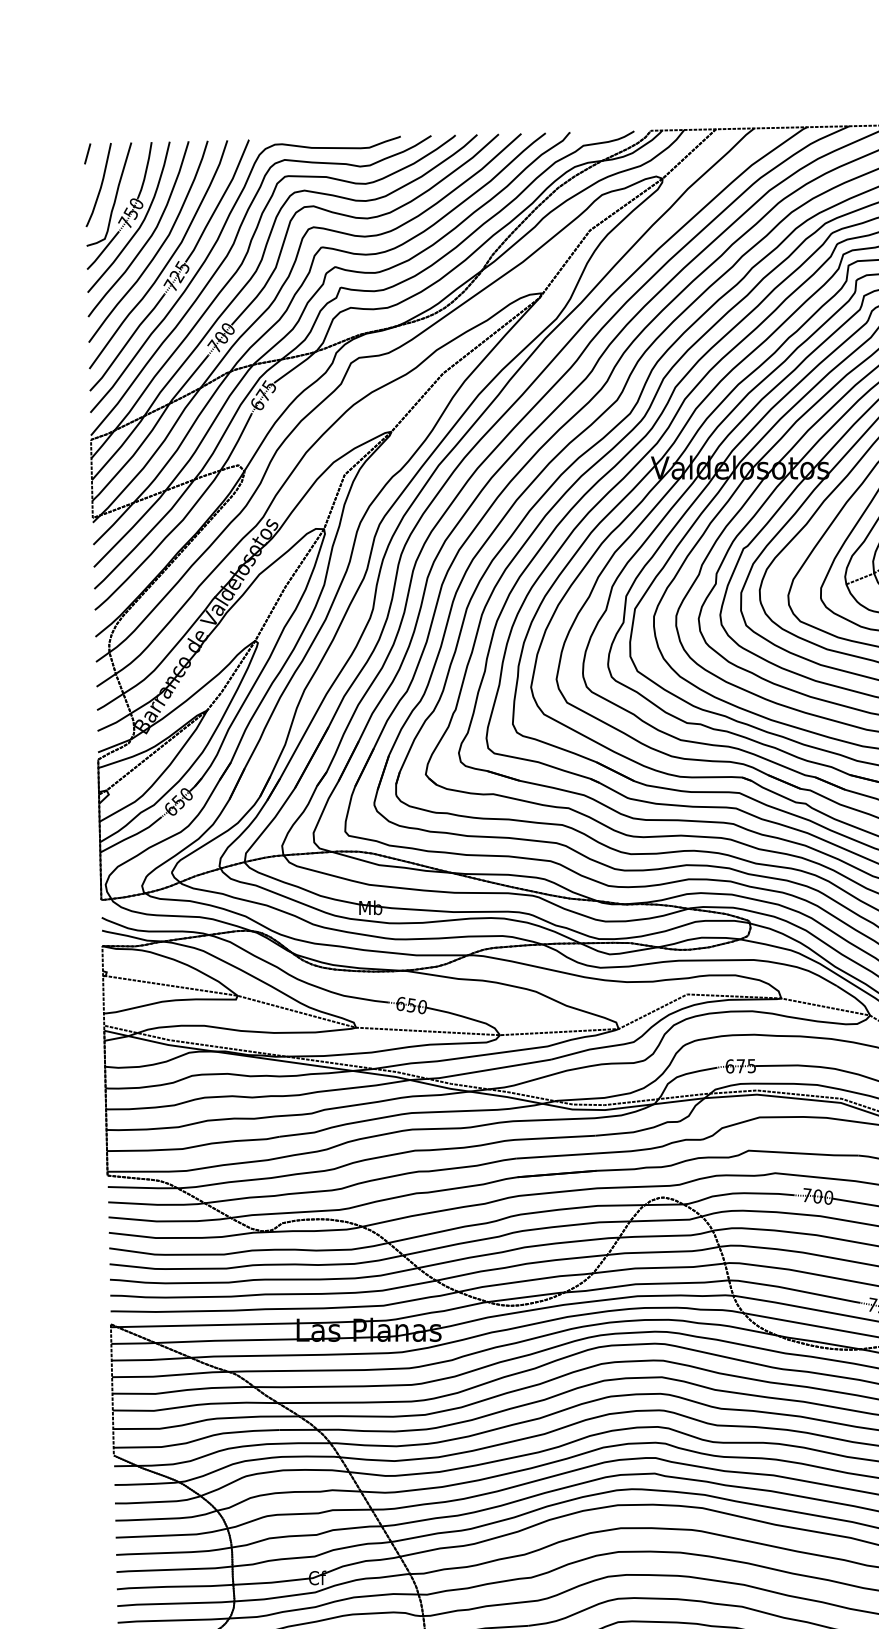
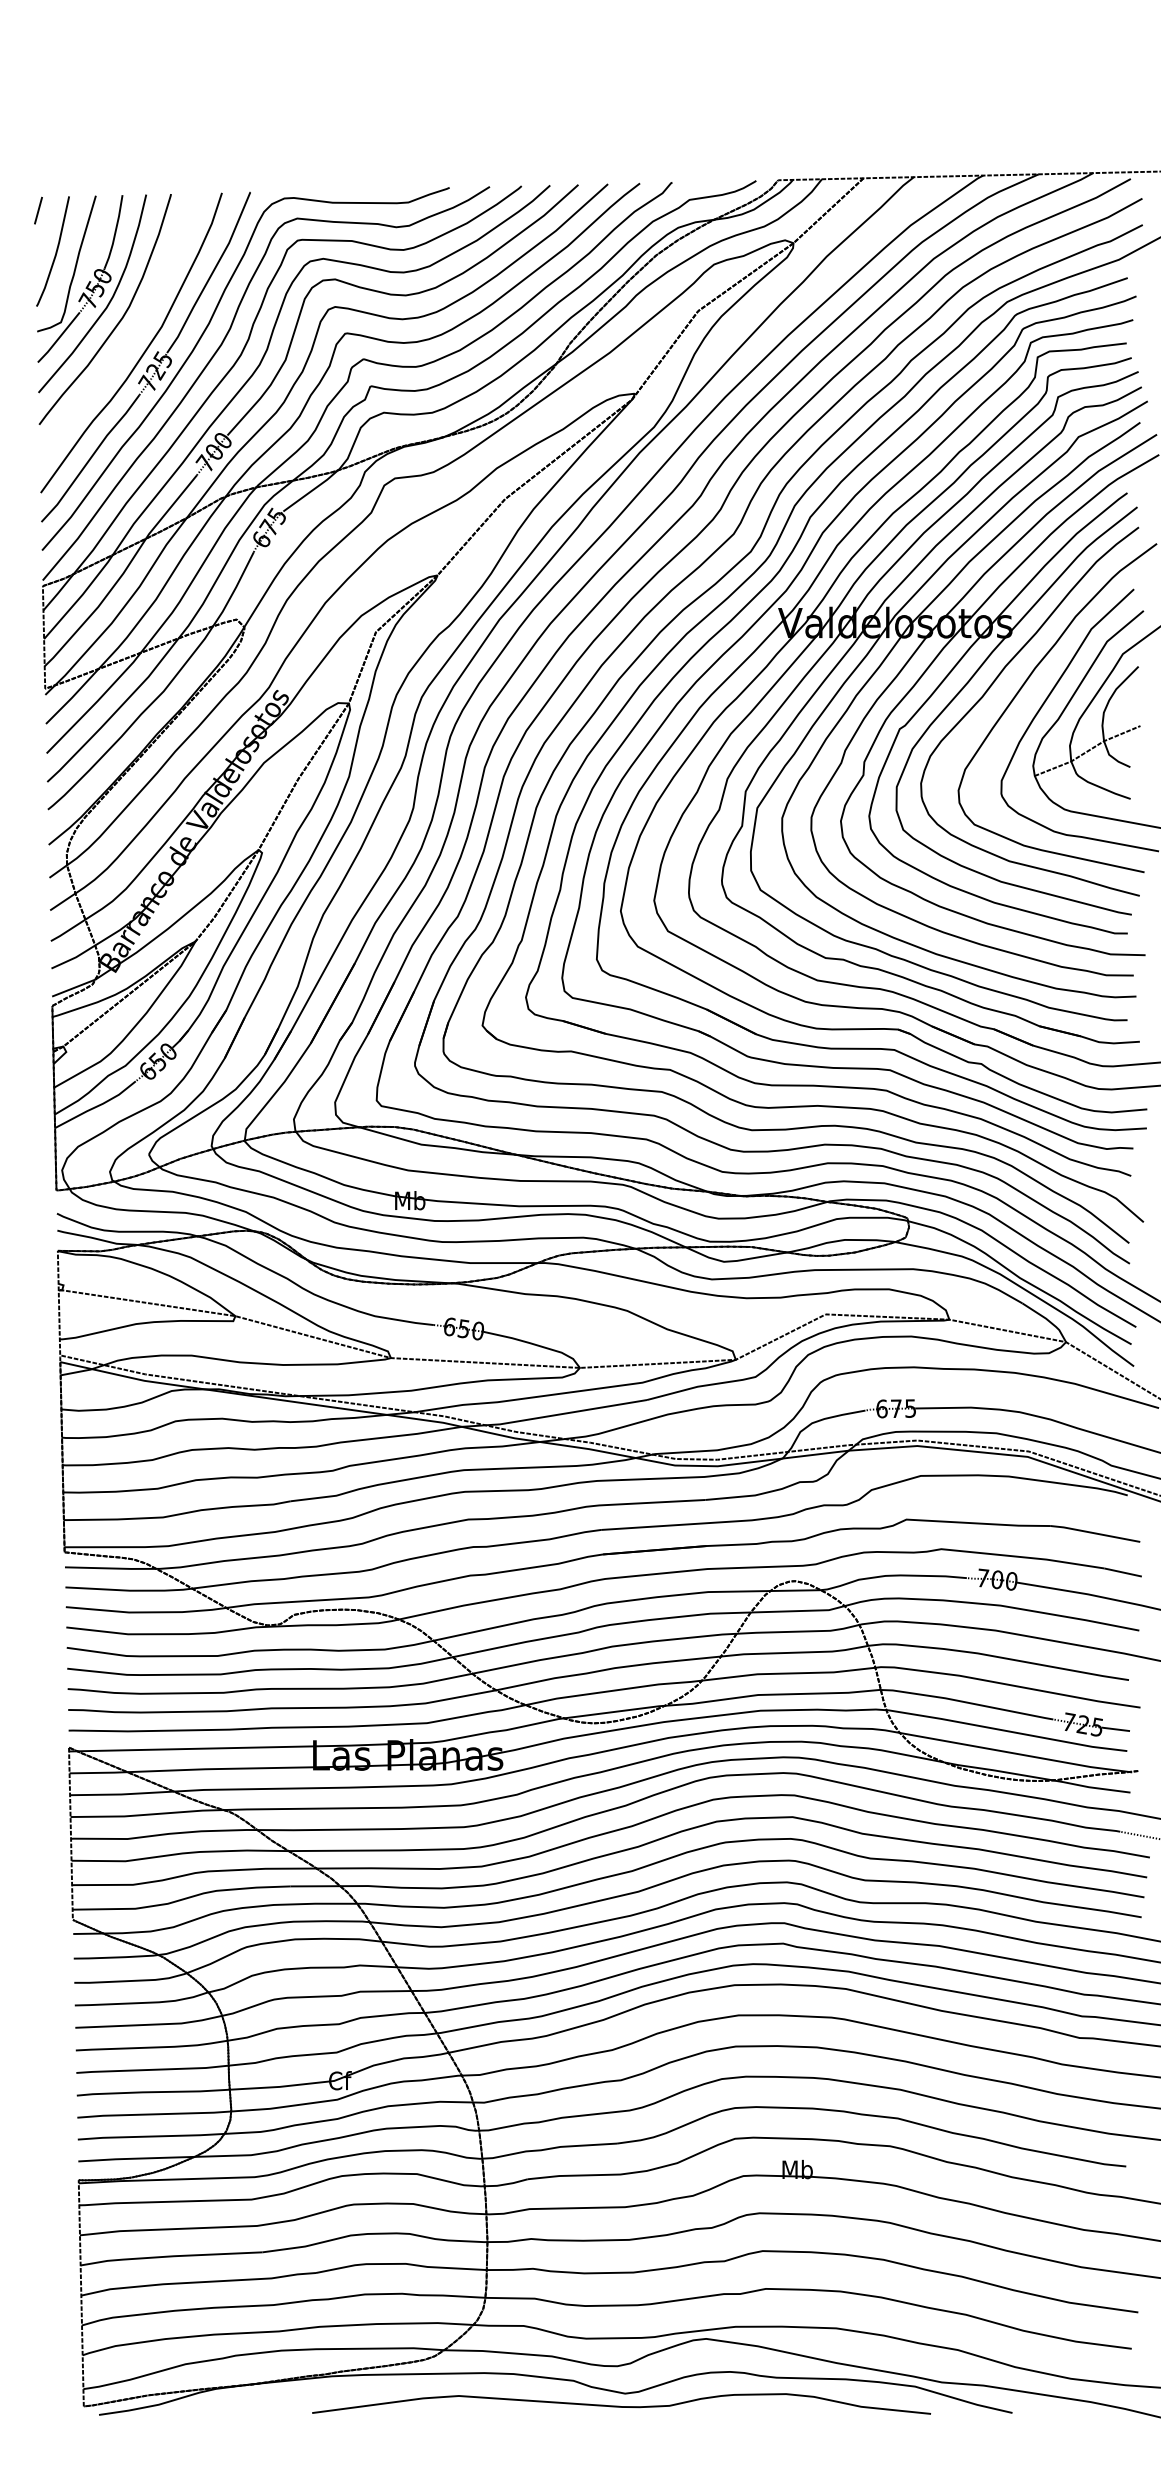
curve: (159, 248) -> (132, 334), removed

